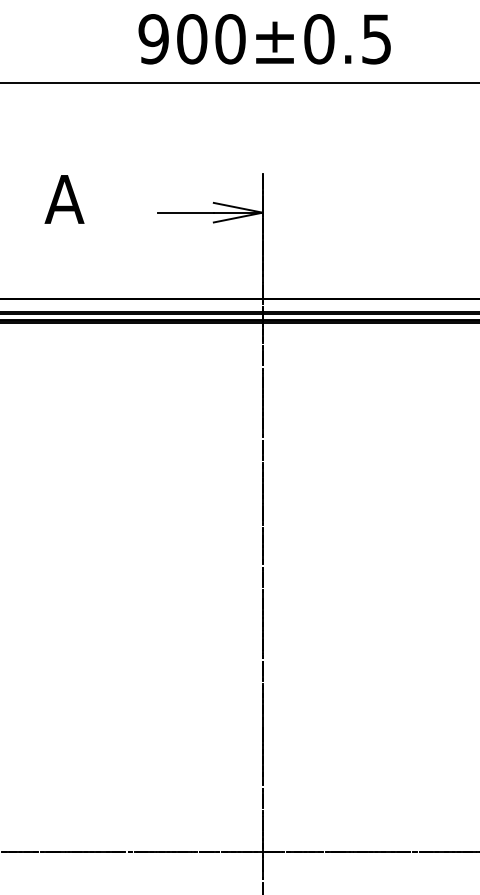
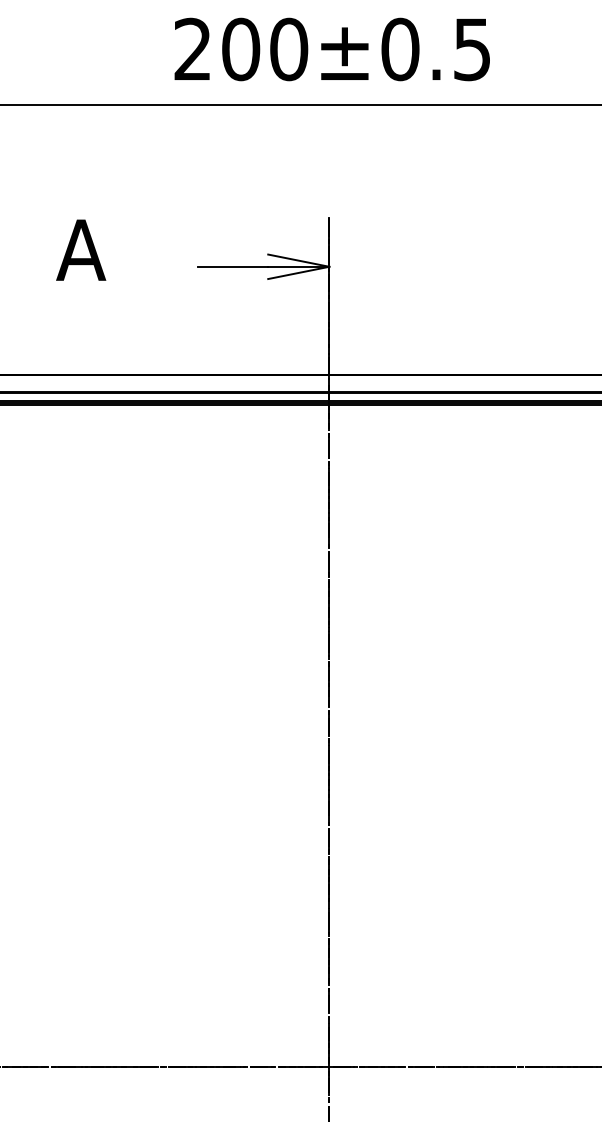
text: (153, 39) -> (192, 49), 900±0.5 -> 200±0.5

